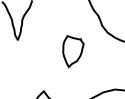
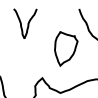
part: (73, 50) -> (66, 48), size x1.43

